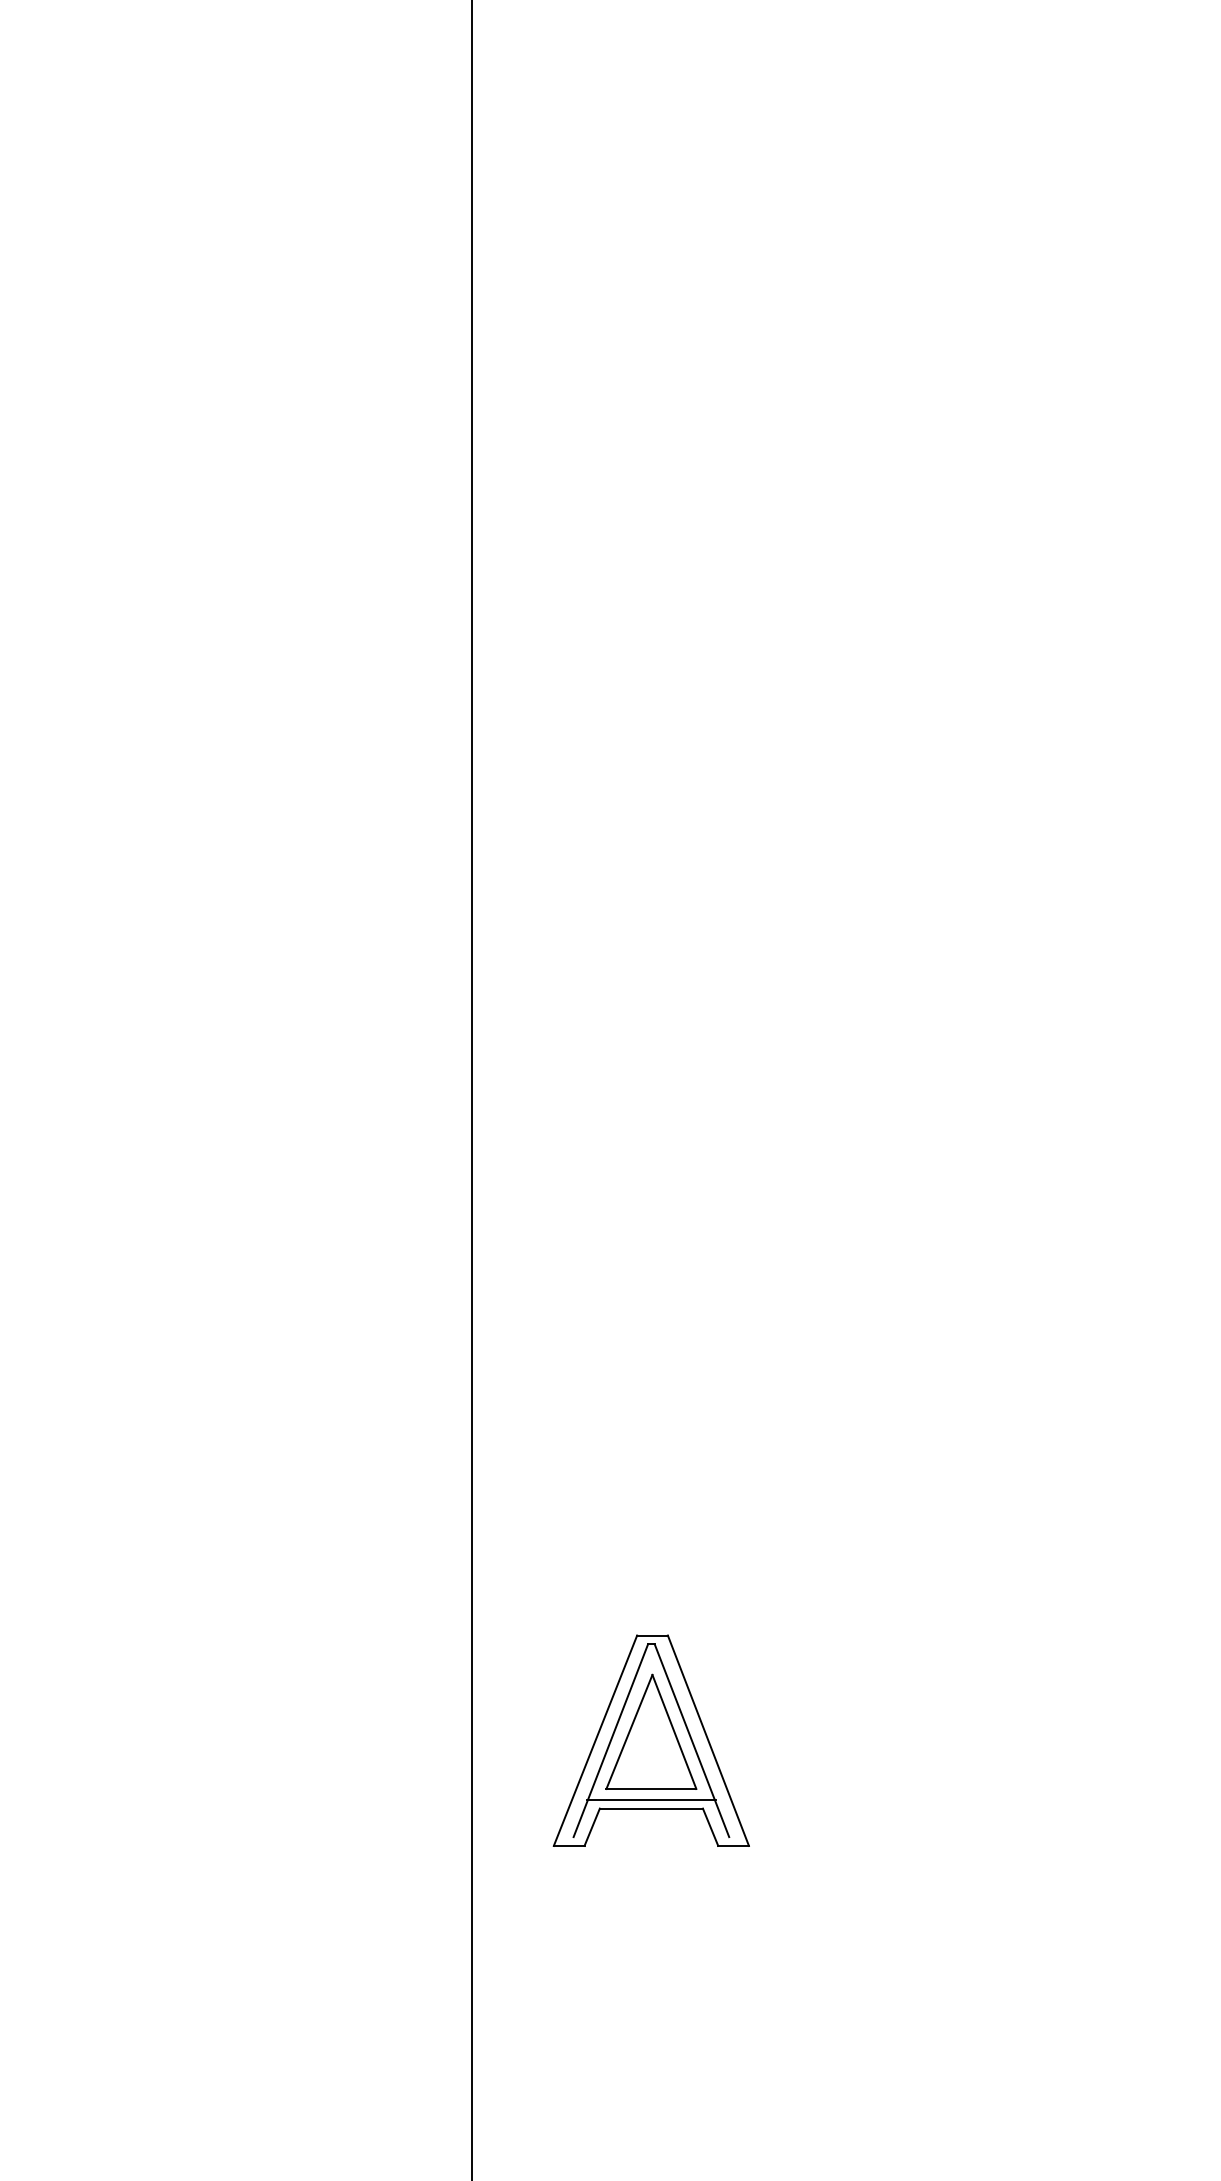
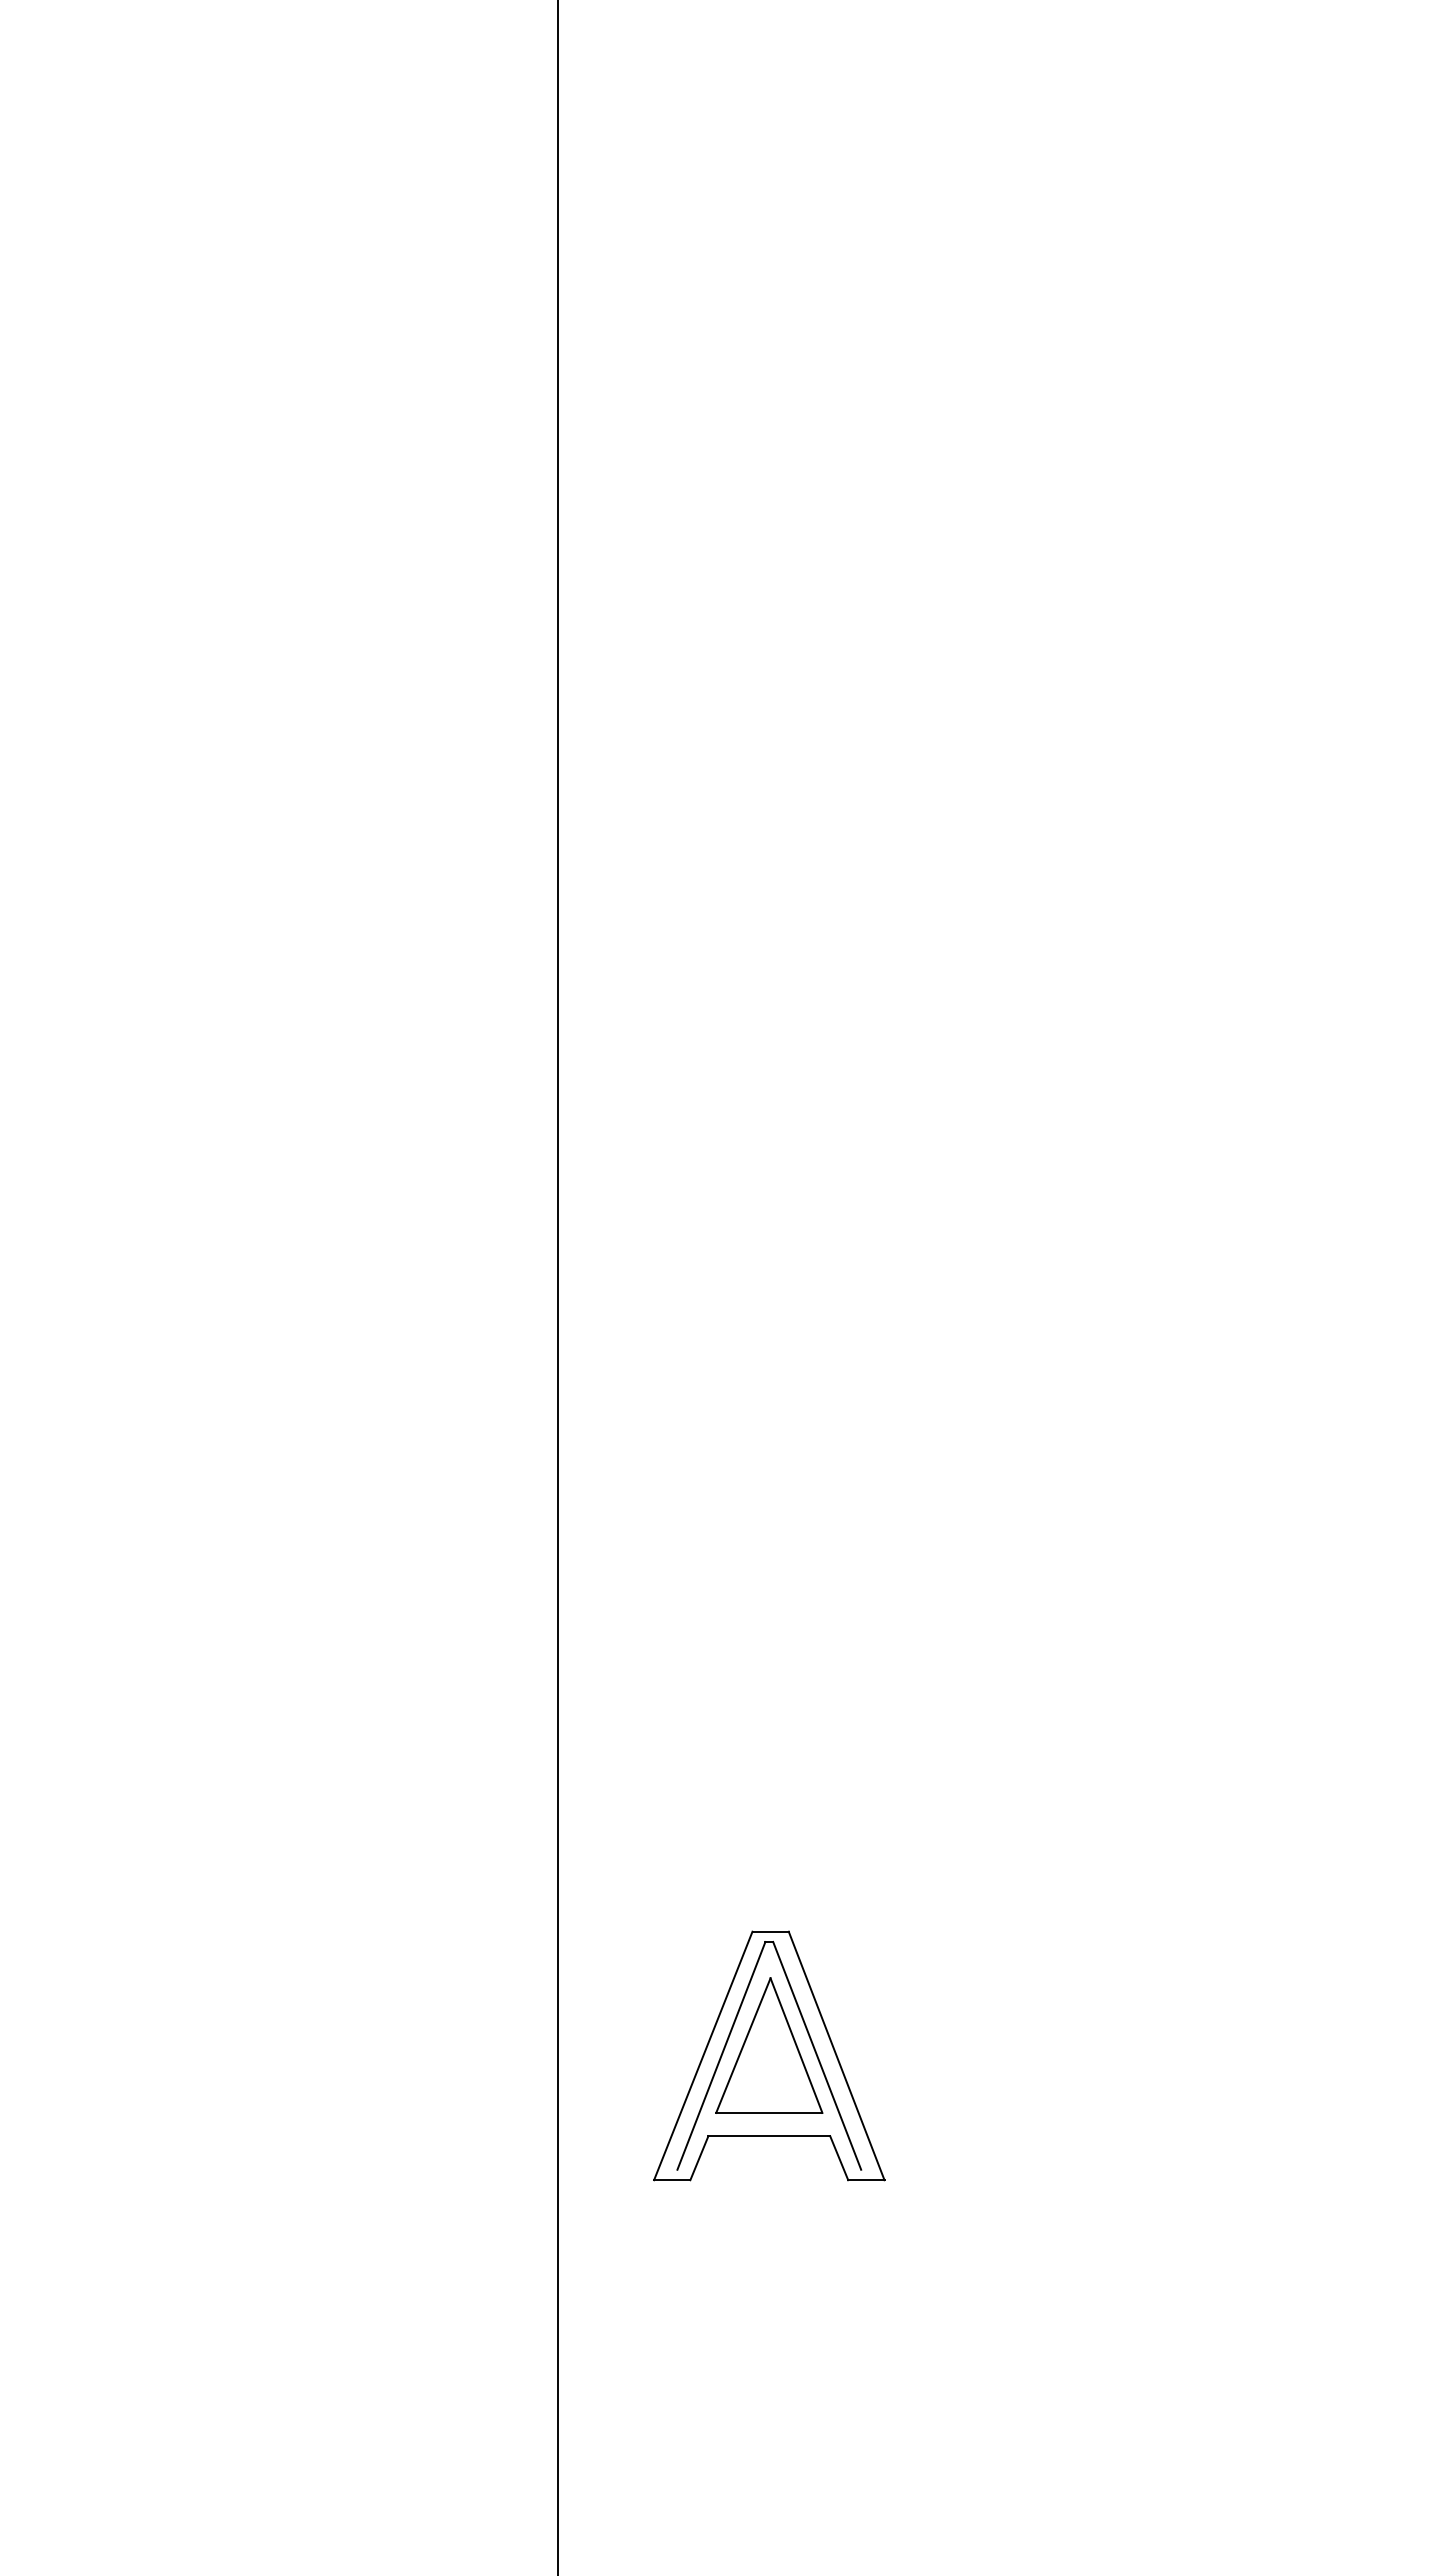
line: (650, 1799) -> (768, 2125), removed

